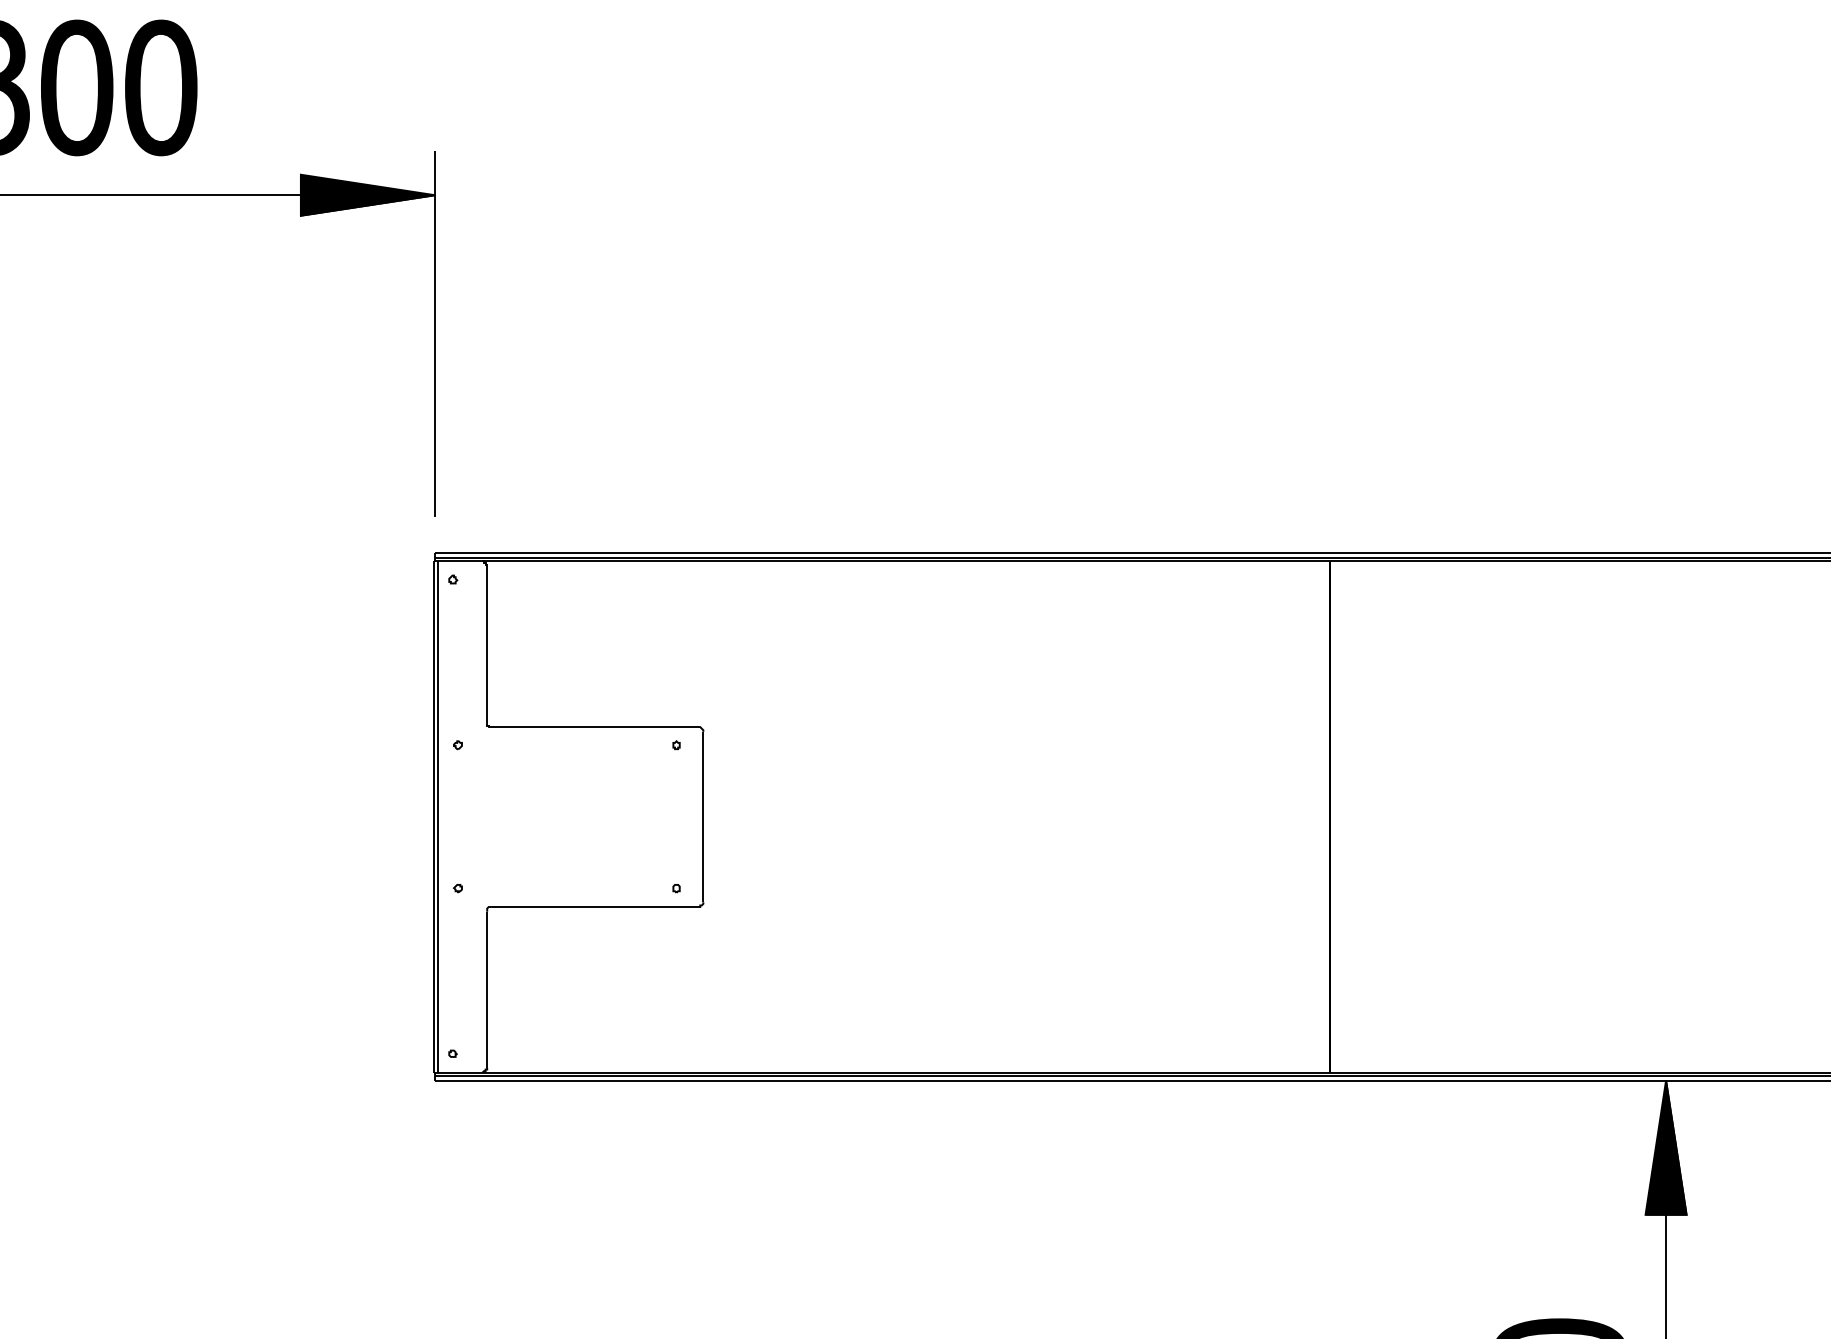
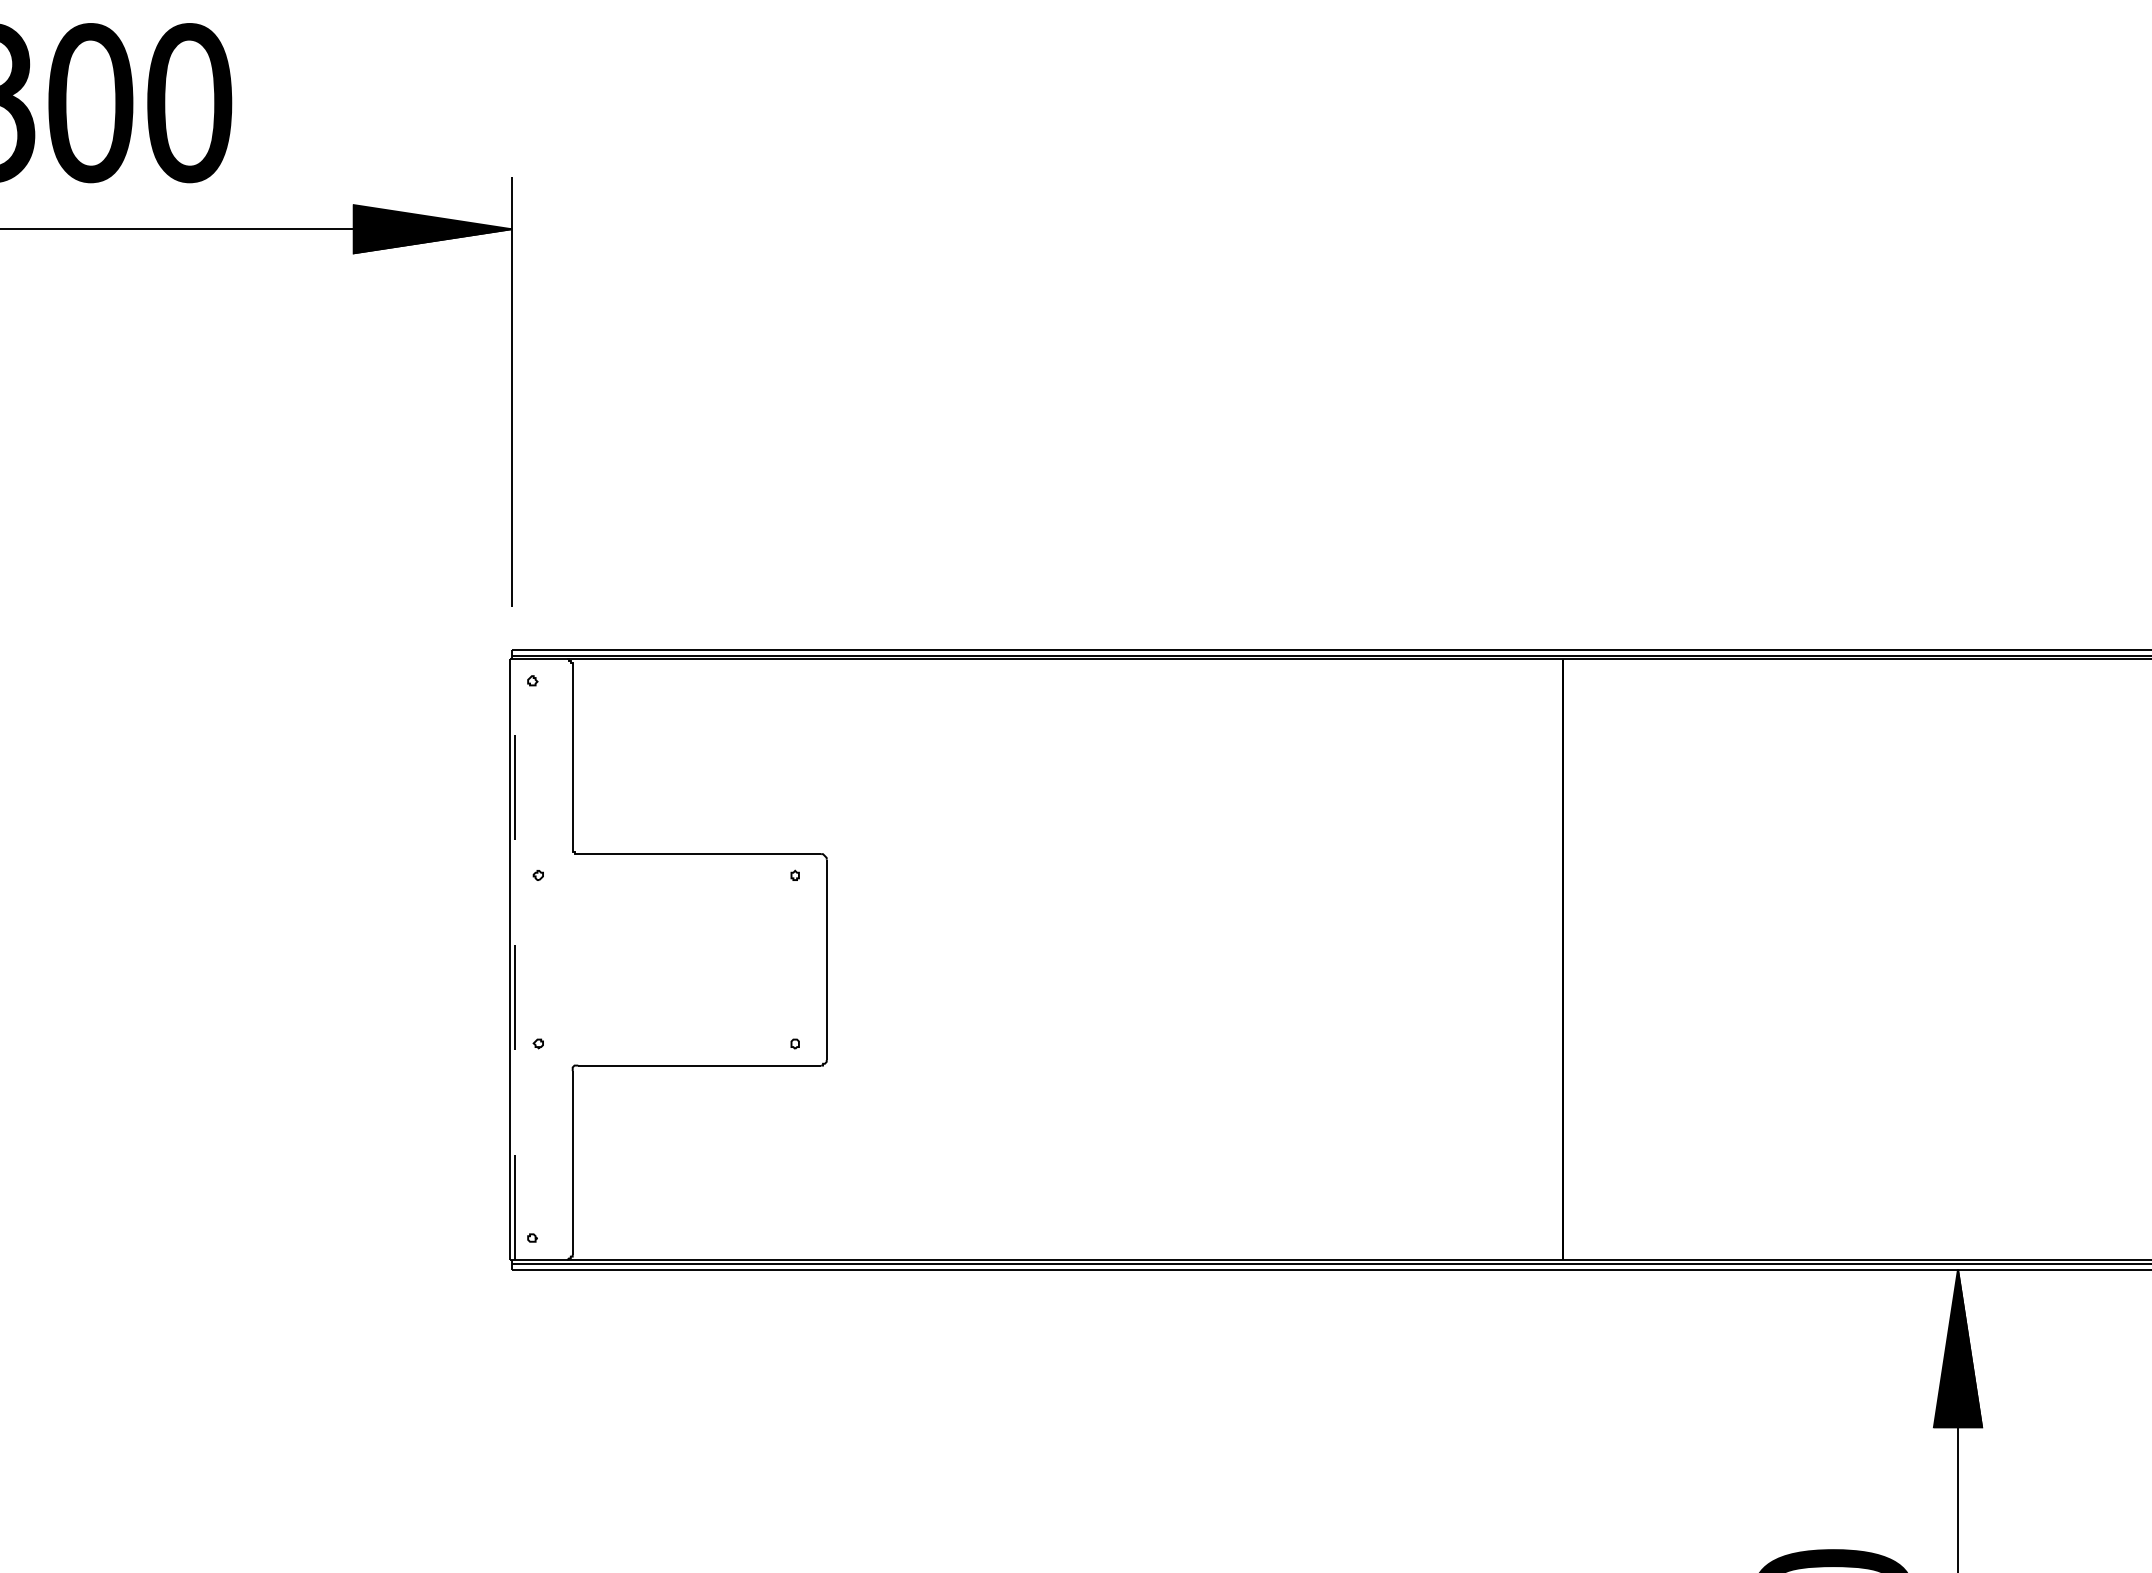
line: (438, 816) -> (515, 959), solid -> dashed

